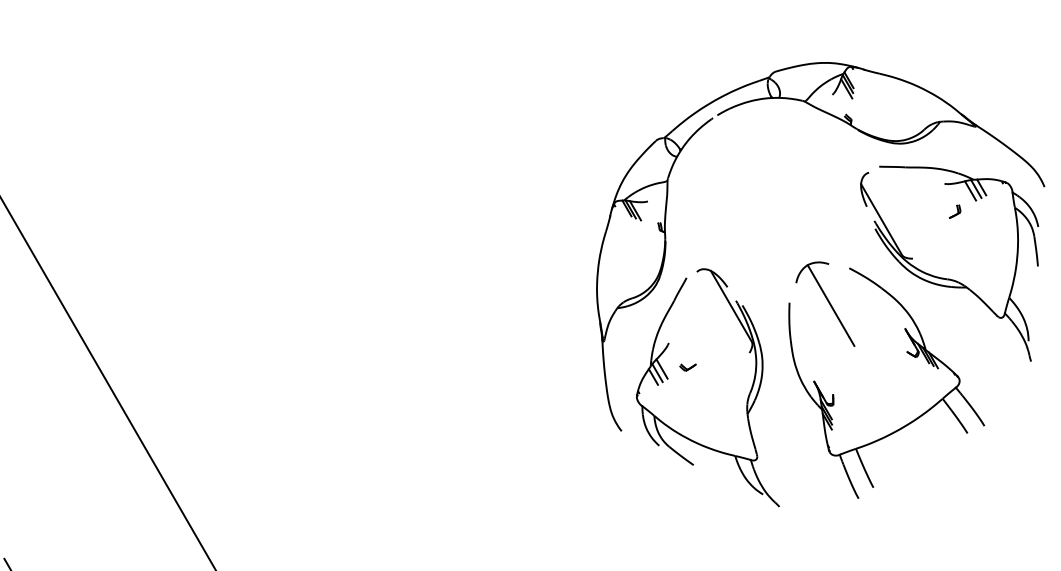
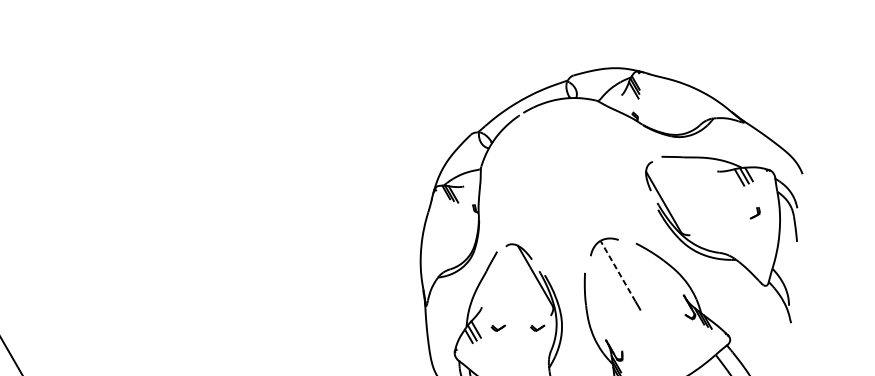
part: (954, 211) -> (754, 212), moved
line: (828, 300) -> (618, 270), solid -> dashed
part: (733, 367) -> (537, 328), added

